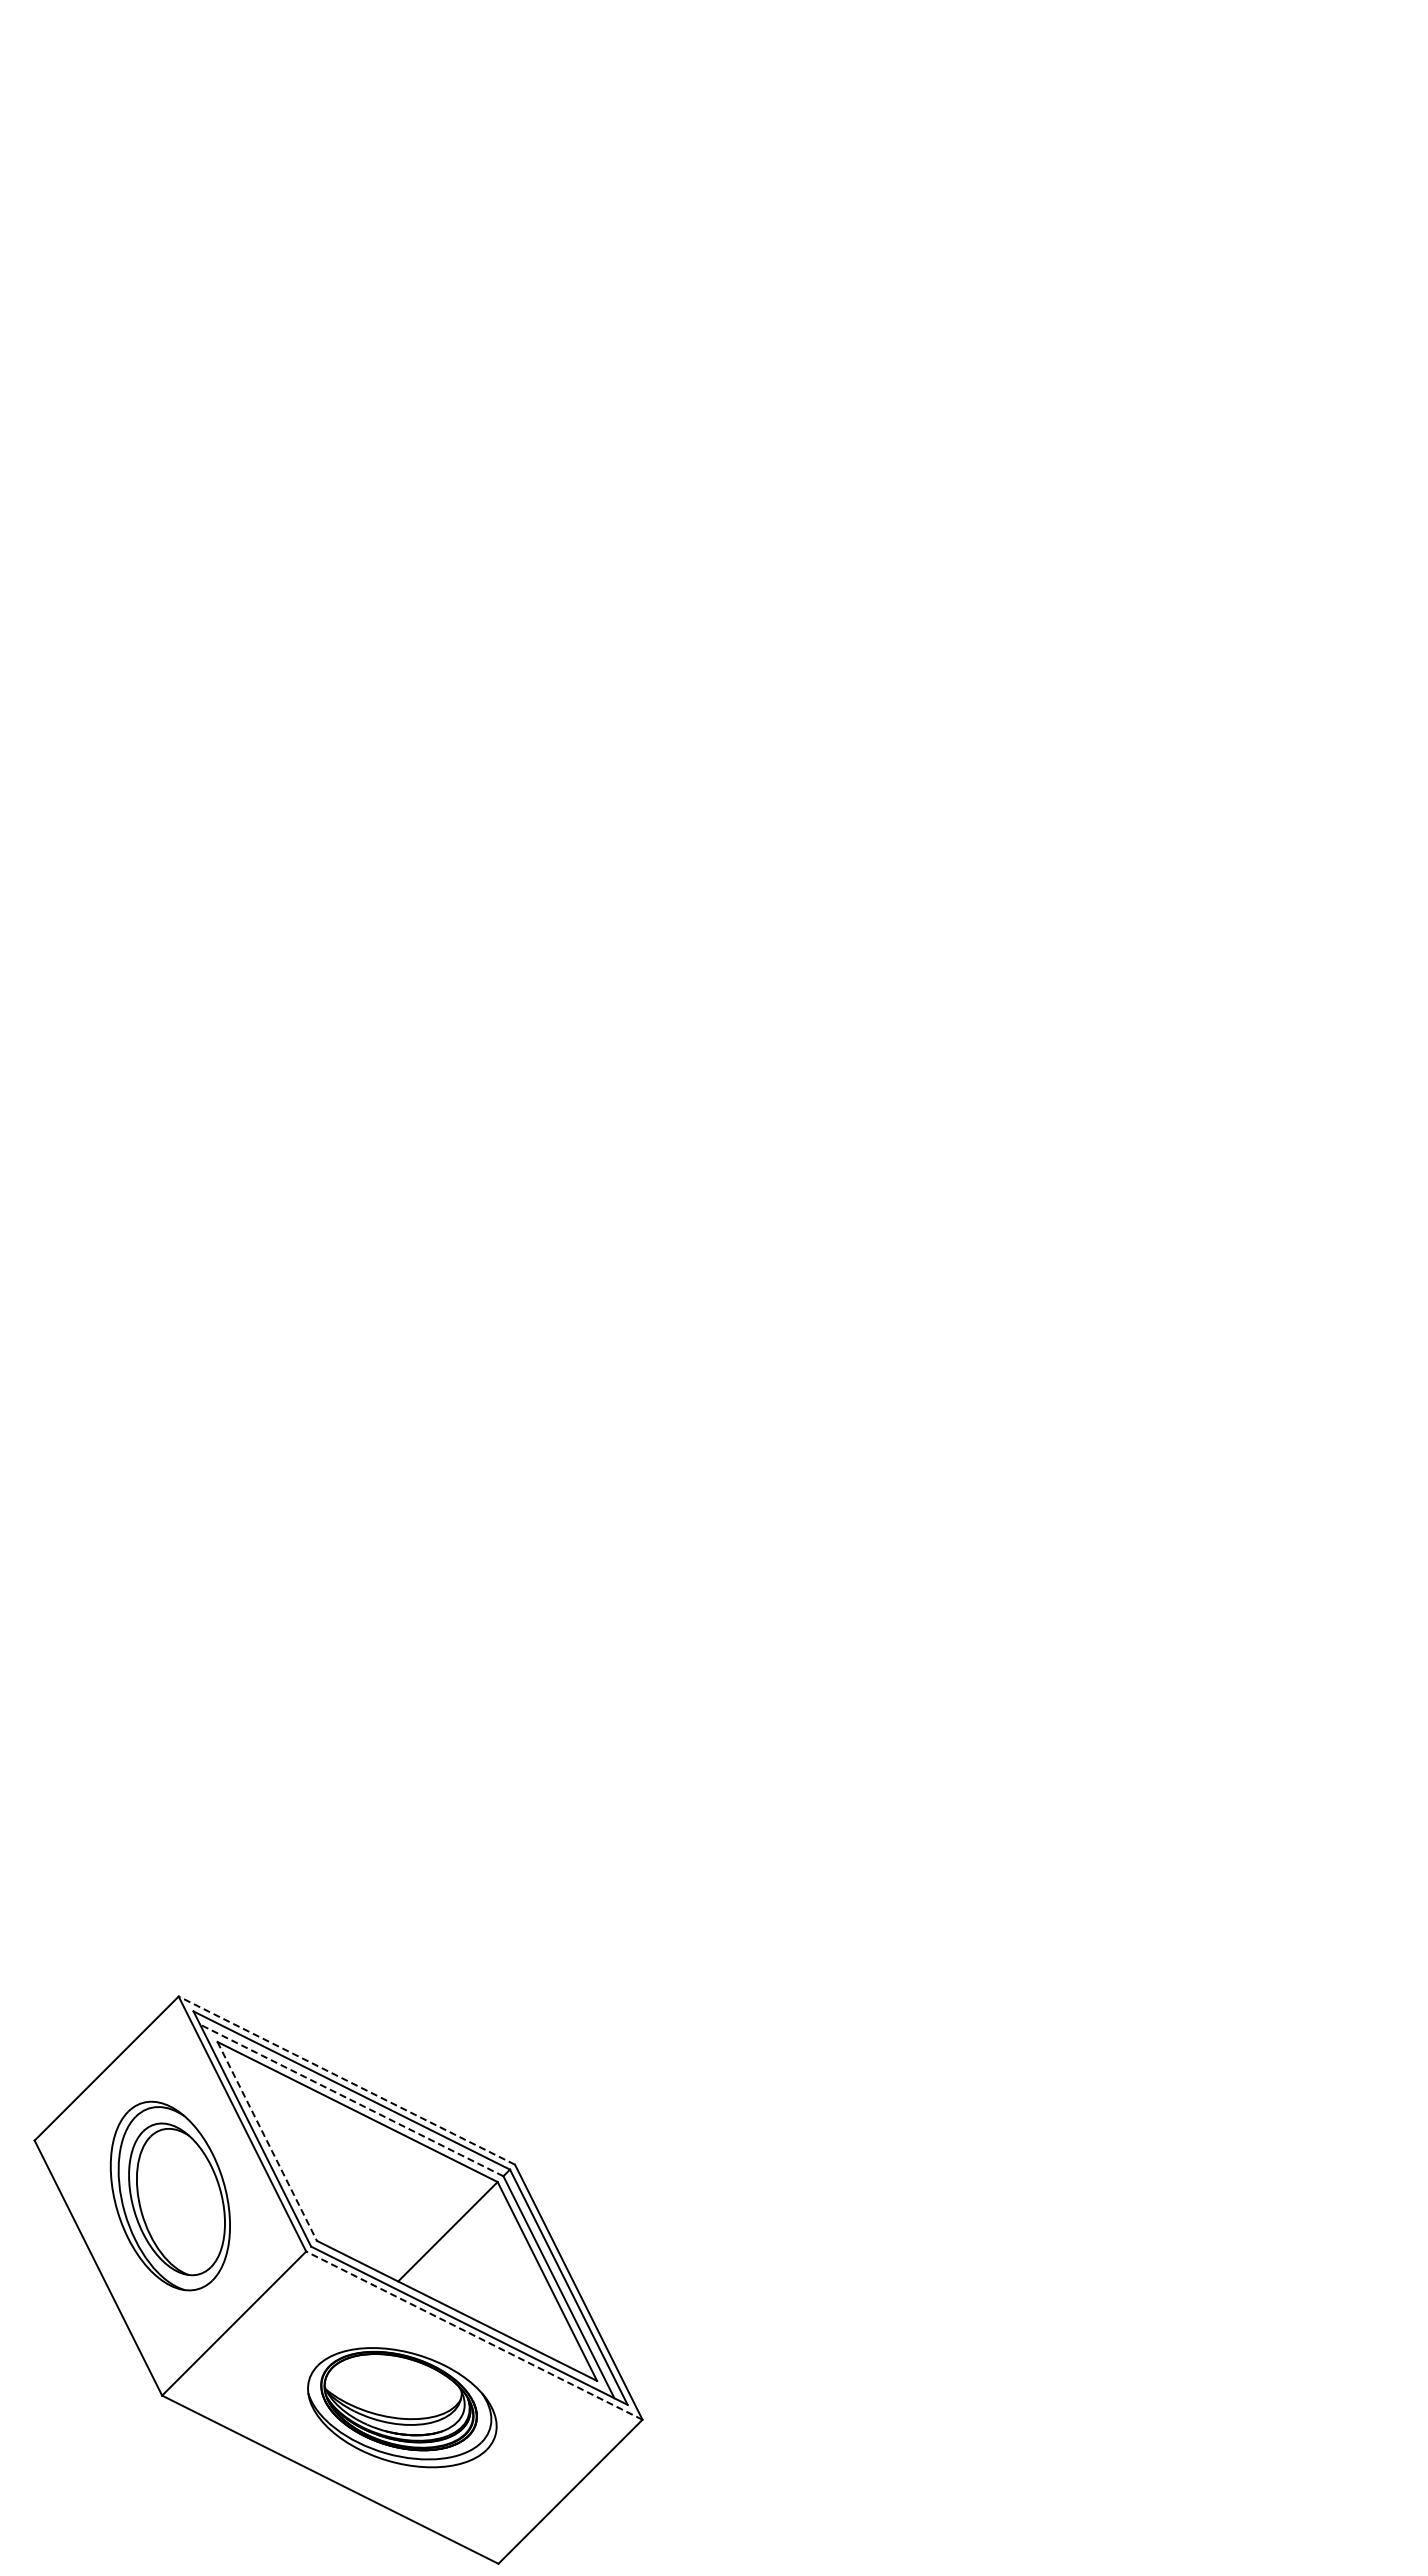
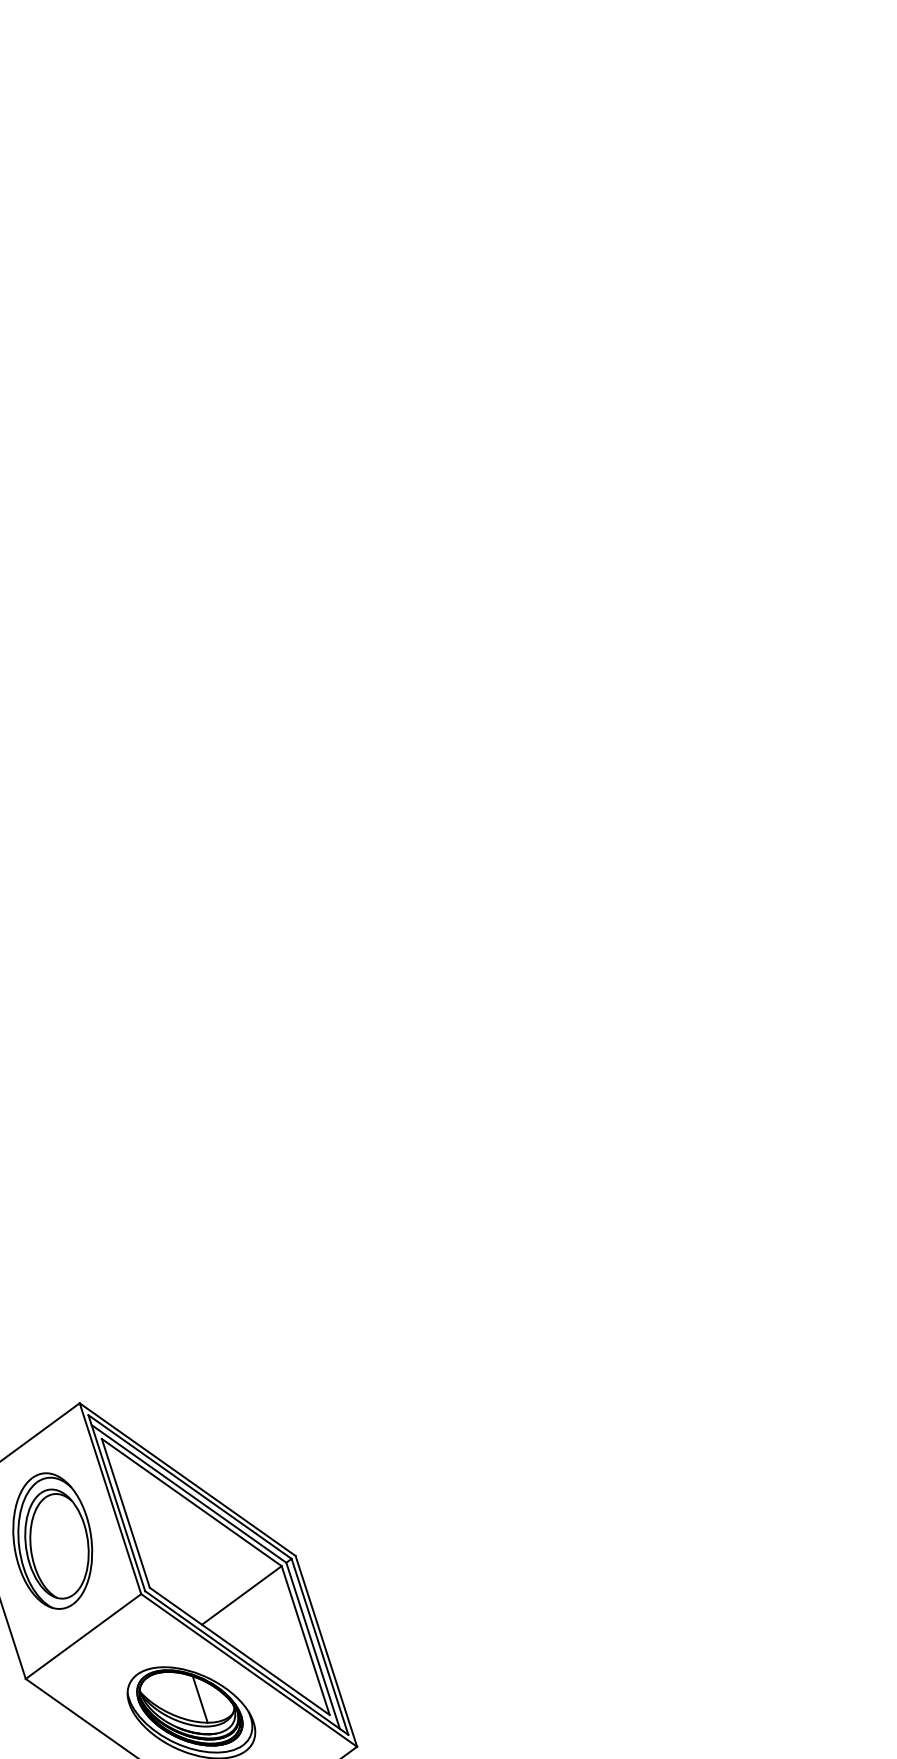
line: (346, 2080) -> (187, 1479), dashed -> solid
line: (351, 2100) -> (188, 1493), dashed -> solid
line: (267, 2141) -> (126, 1513), dashed -> solid
line: (473, 2335) -> (248, 1670), dashed -> solid
line: (411, 2386) -> (200, 1699), added

